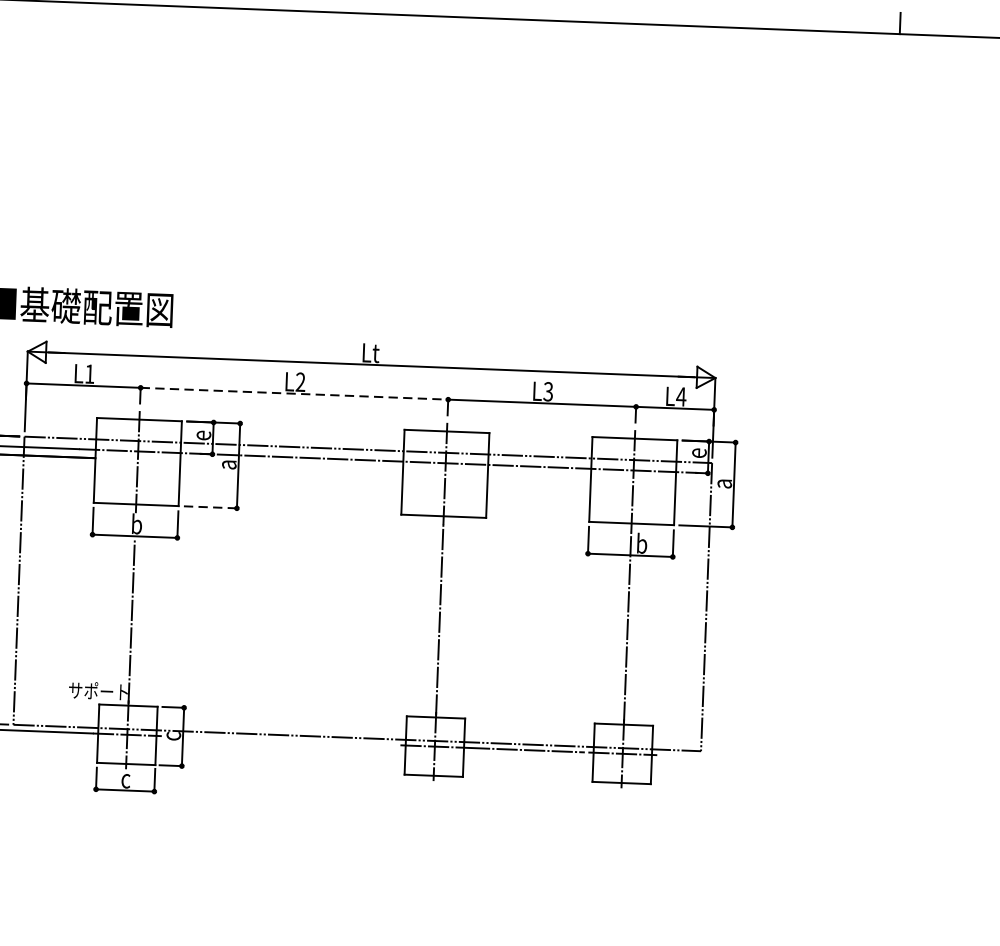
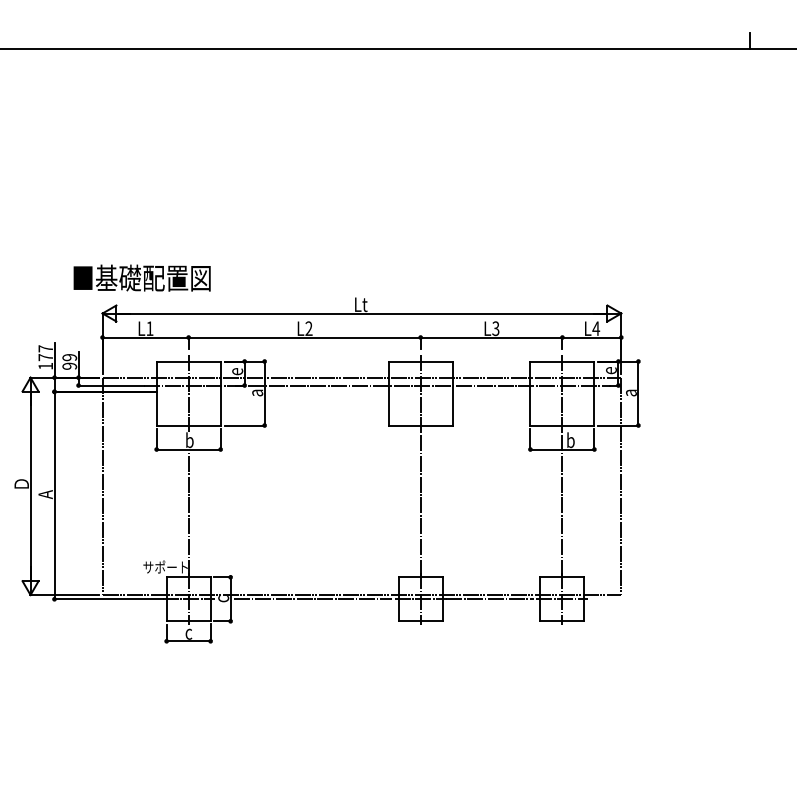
line: (295, 393) -> (305, 337), dashed -> solid
line: (211, 507) -> (245, 425), dashed -> solid
line: (292, 741) -> (313, 599), added

